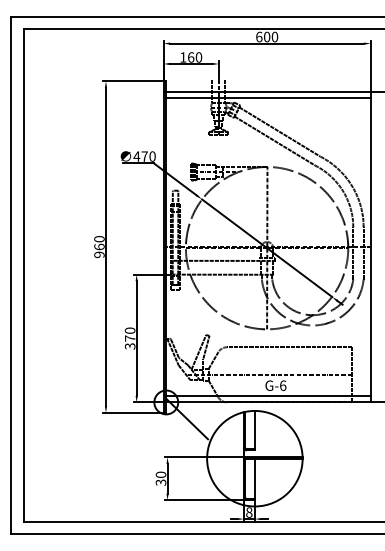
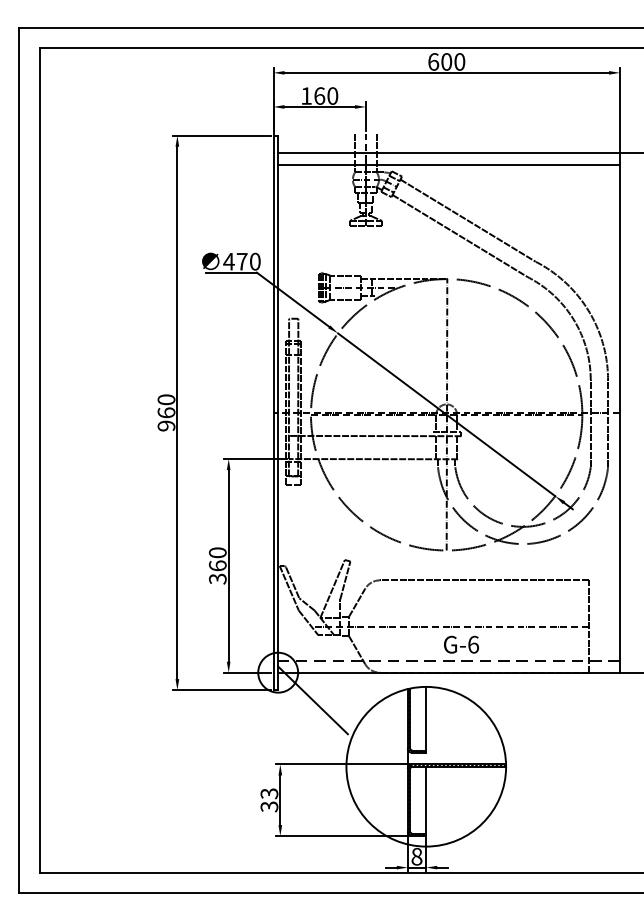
text: (129, 338) -> (216, 565), 370 -> 360
line: (268, 395) -> (449, 661), solid -> dashed
text: (161, 474) -> (270, 793), 30 -> 33

